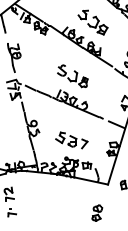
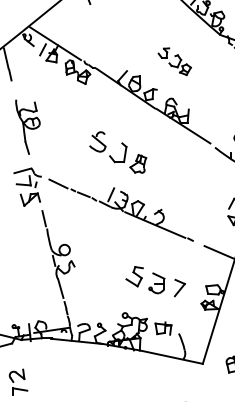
part: (92, 22) -> (173, 61), size x0.6
part: (72, 76) -> (117, 152), moved
part: (71, 140) -> (155, 281), moved

